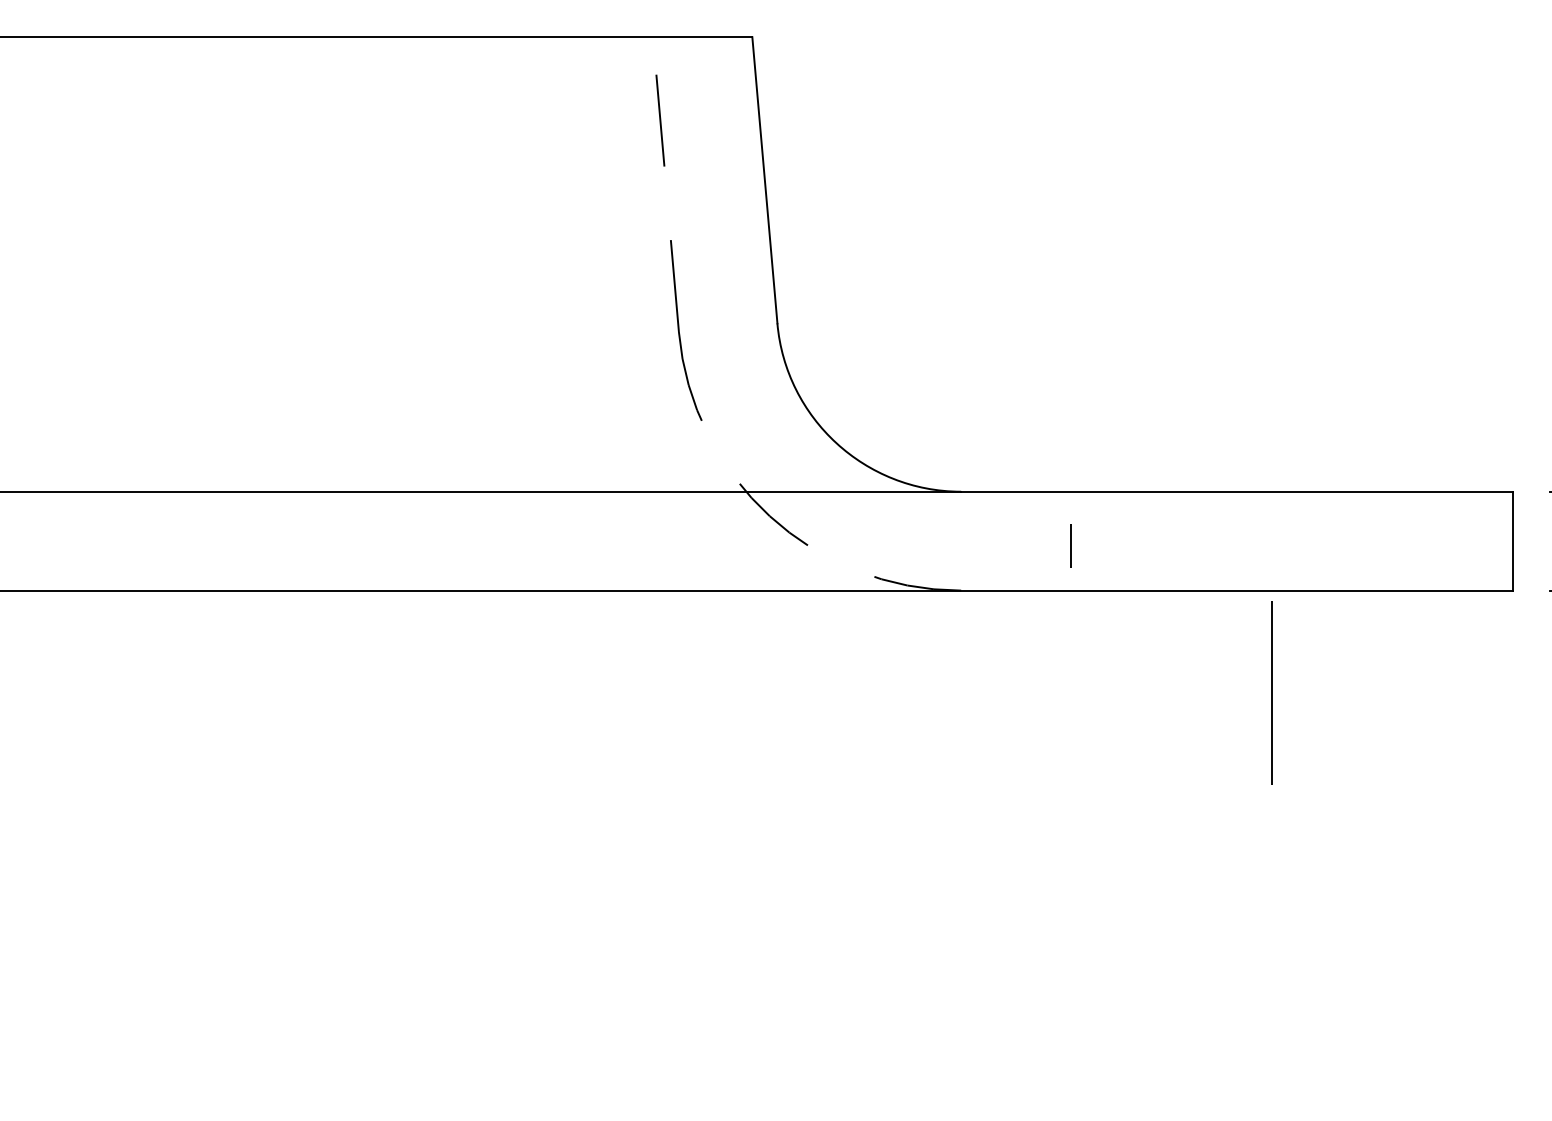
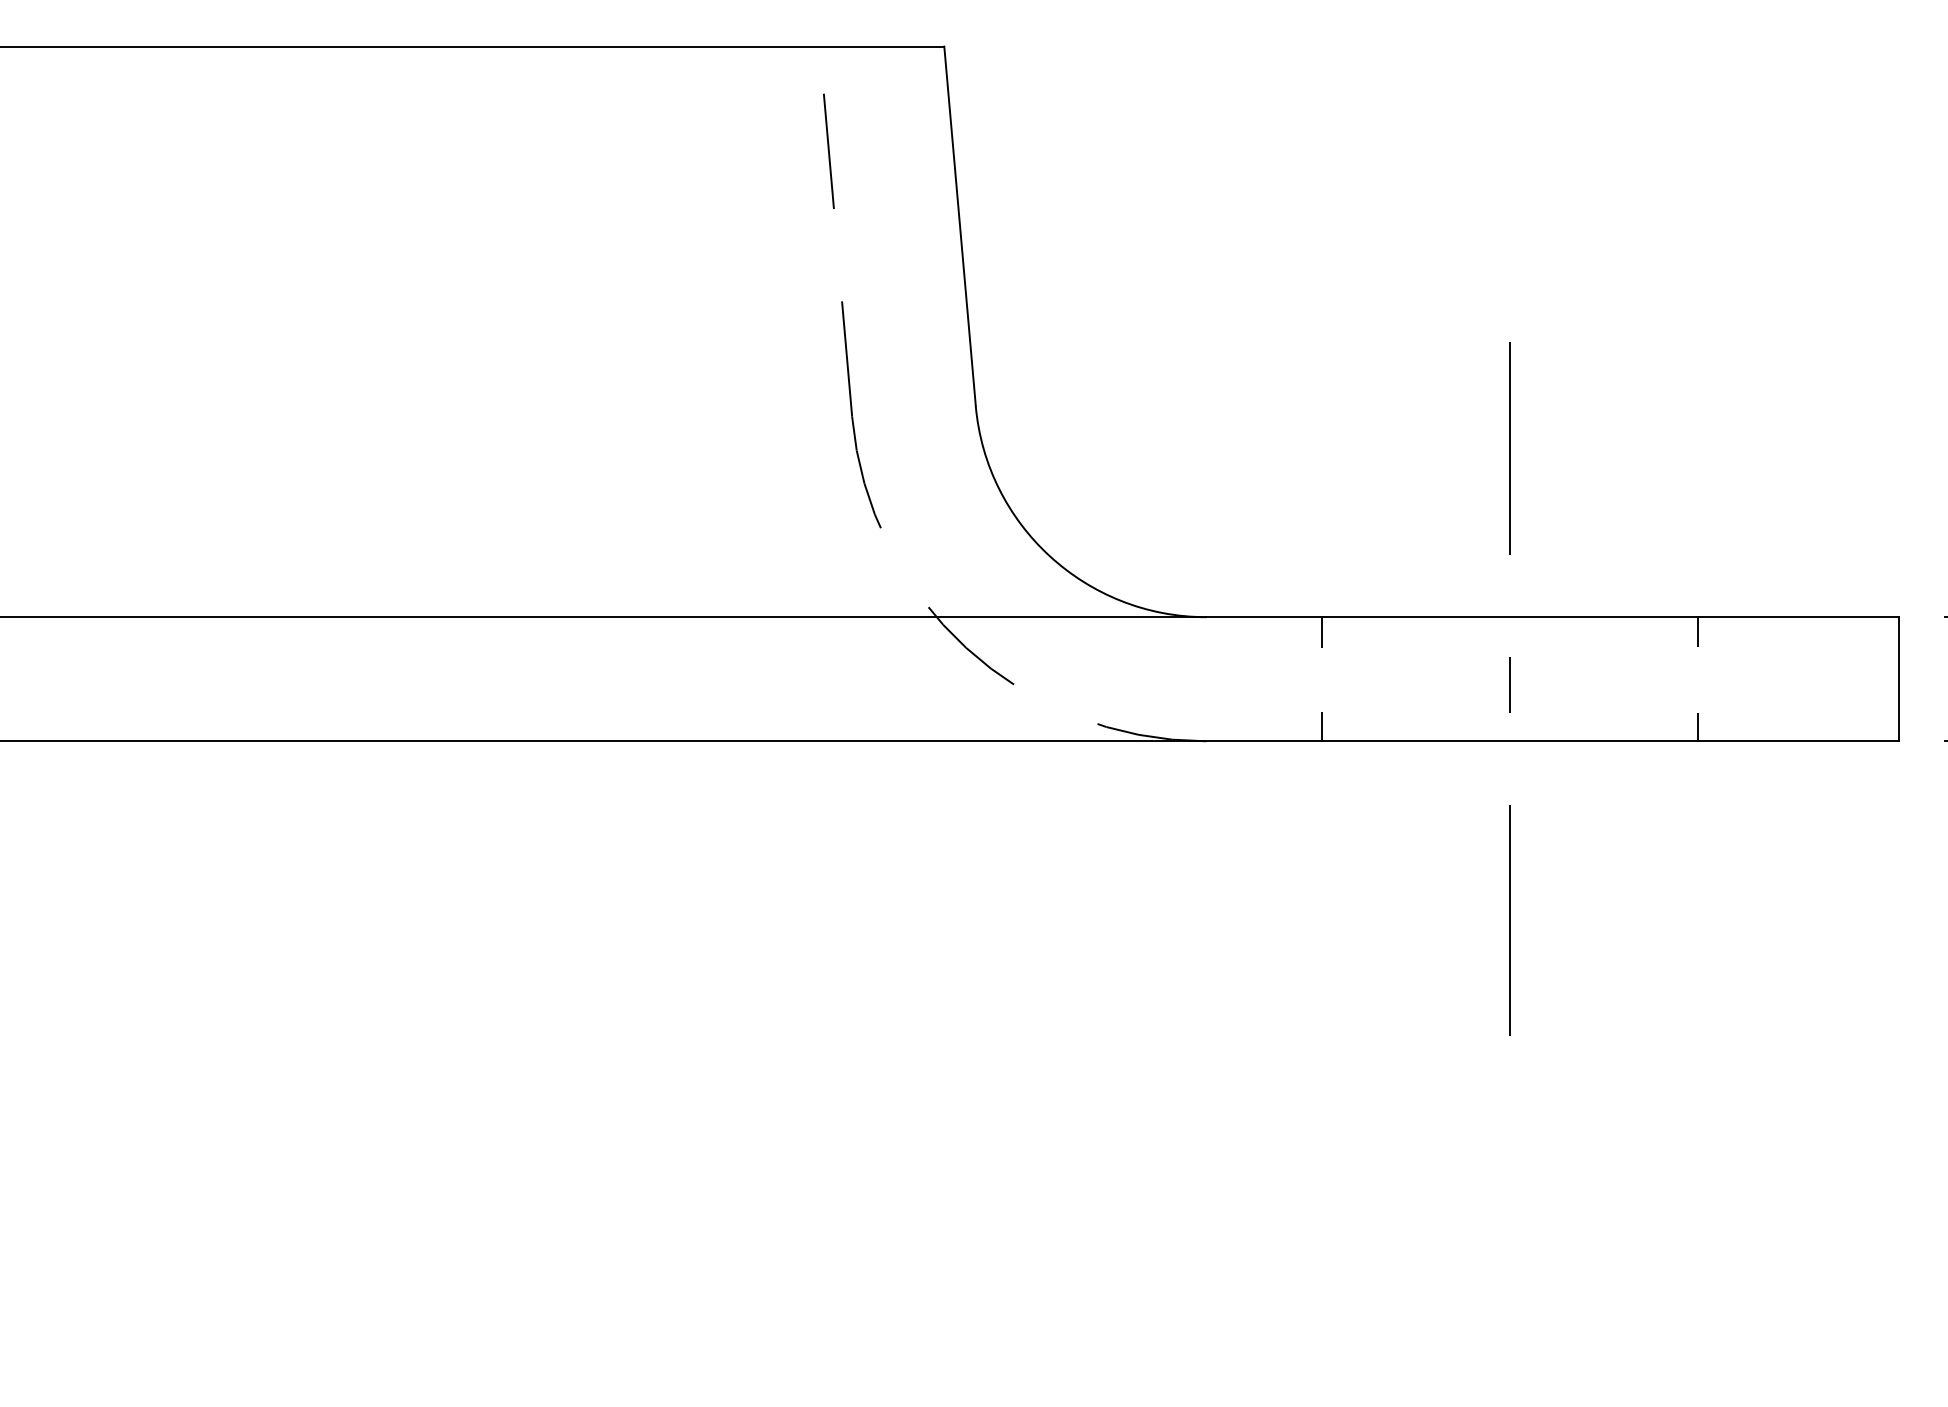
line: (1202, 357) -> (1509, 448), added
line: (1052, 503) -> (1321, 632), added
line: (1352, 503) -> (1697, 631), added
line: (1071, 545) -> (1509, 684), moved
line: (1052, 578) -> (1321, 726), added
line: (1352, 579) -> (1697, 727), added
line: (1271, 692) -> (1509, 920), moved

